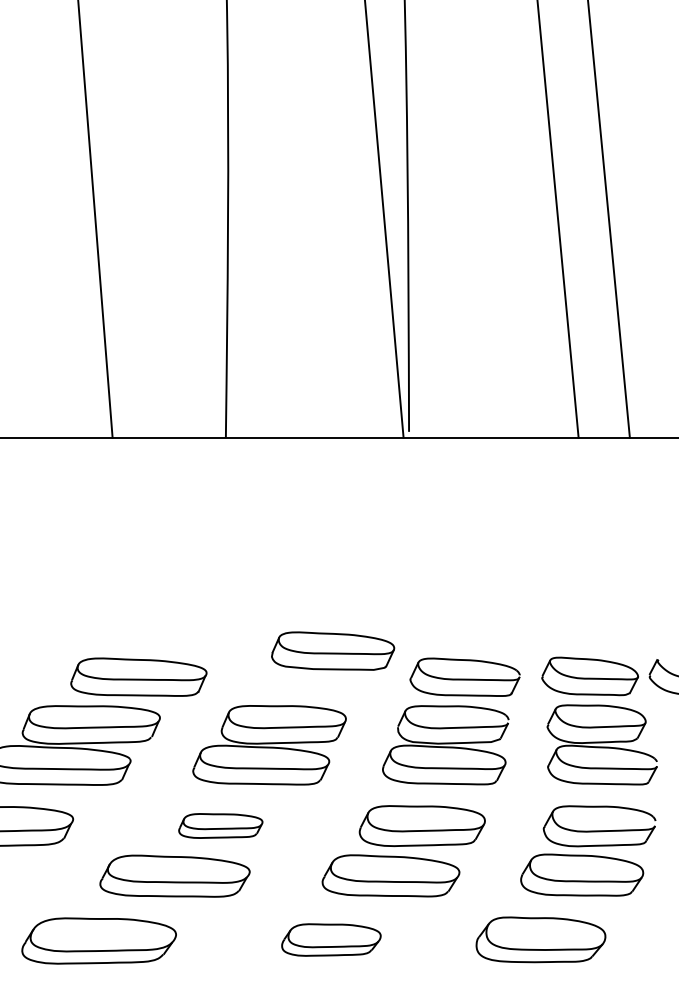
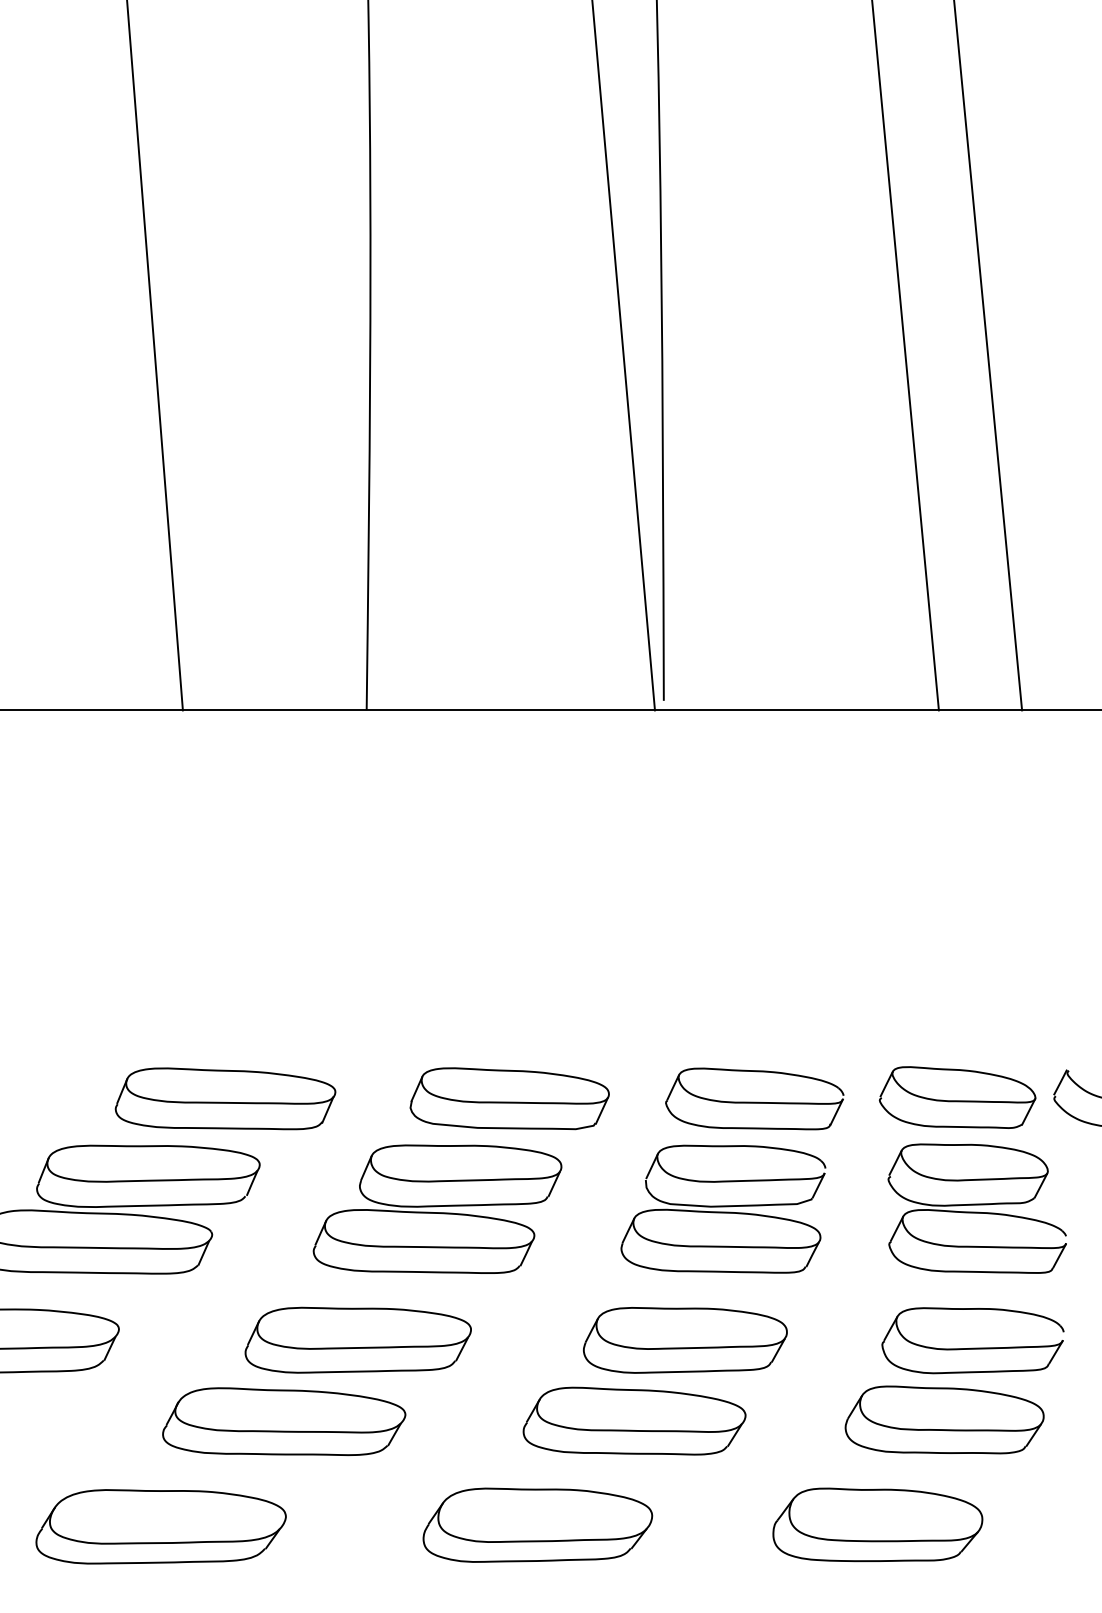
part: (333, 650) -> (510, 1097), moved
part: (220, 825) -> (357, 1339), size x1.67
part: (331, 939) -> (538, 1524), size x1.43

